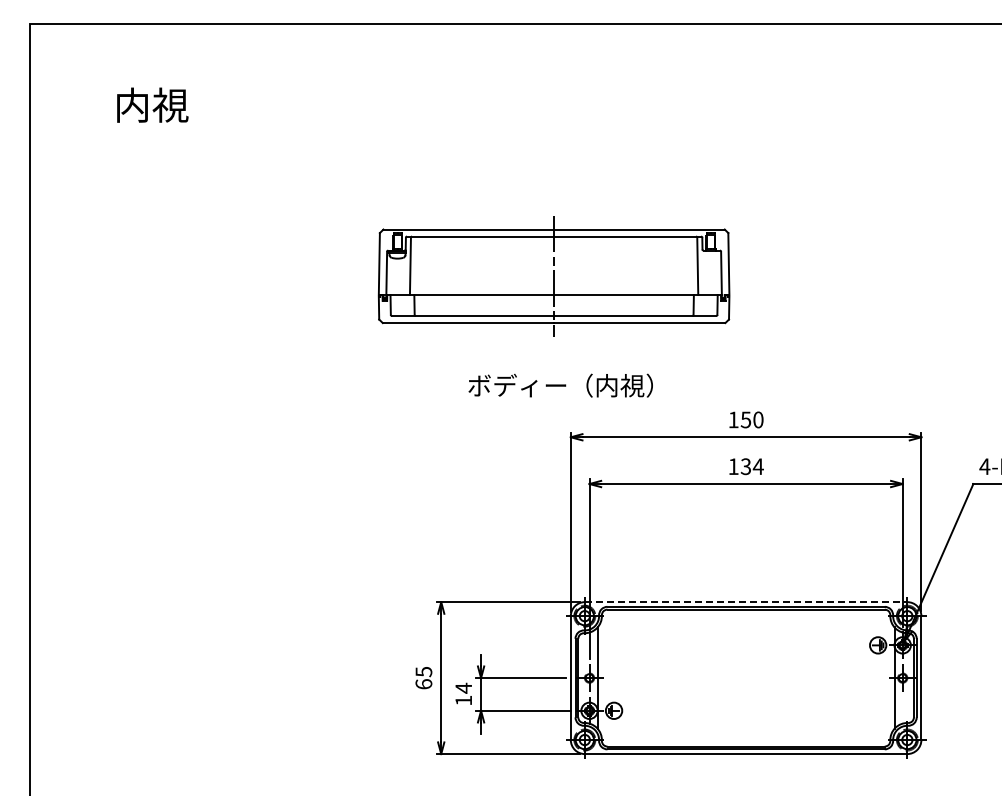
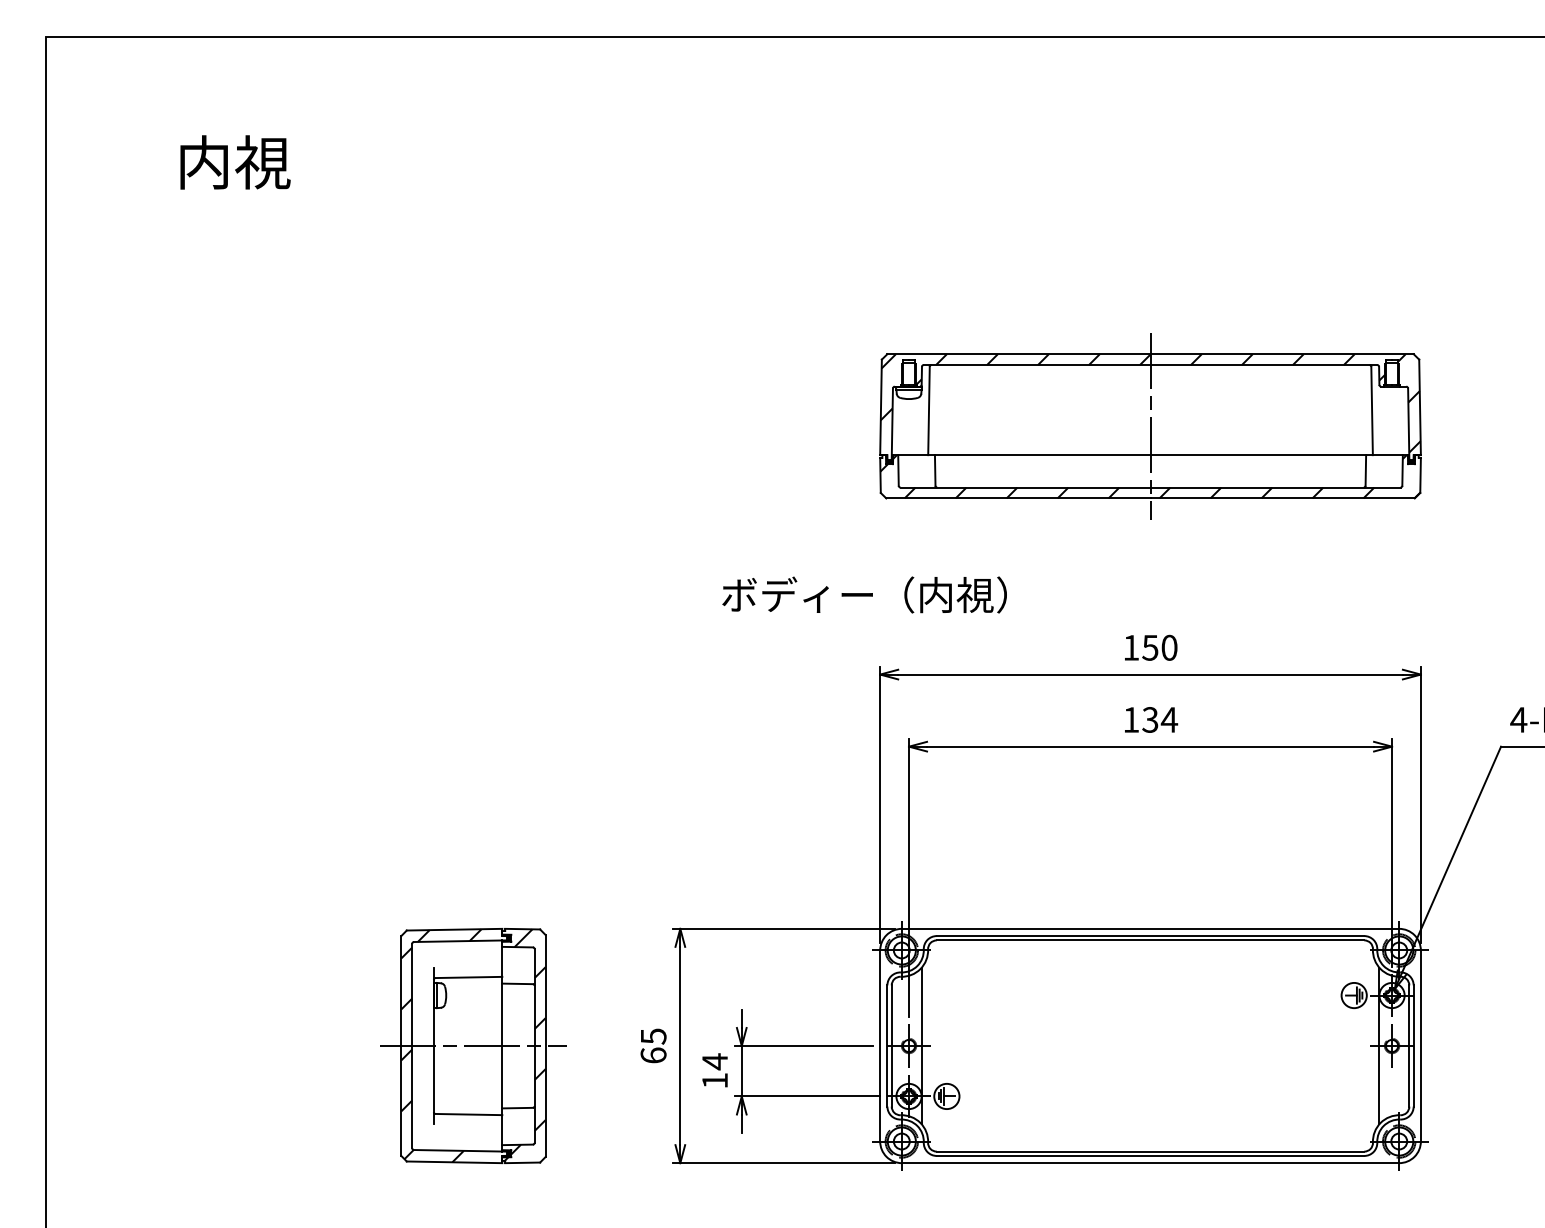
part: (553, 276) -> (1149, 426), moved
line: (746, 602) -> (1151, 929), dashed -> solid
part: (306, 677) -> (472, 1045), added

